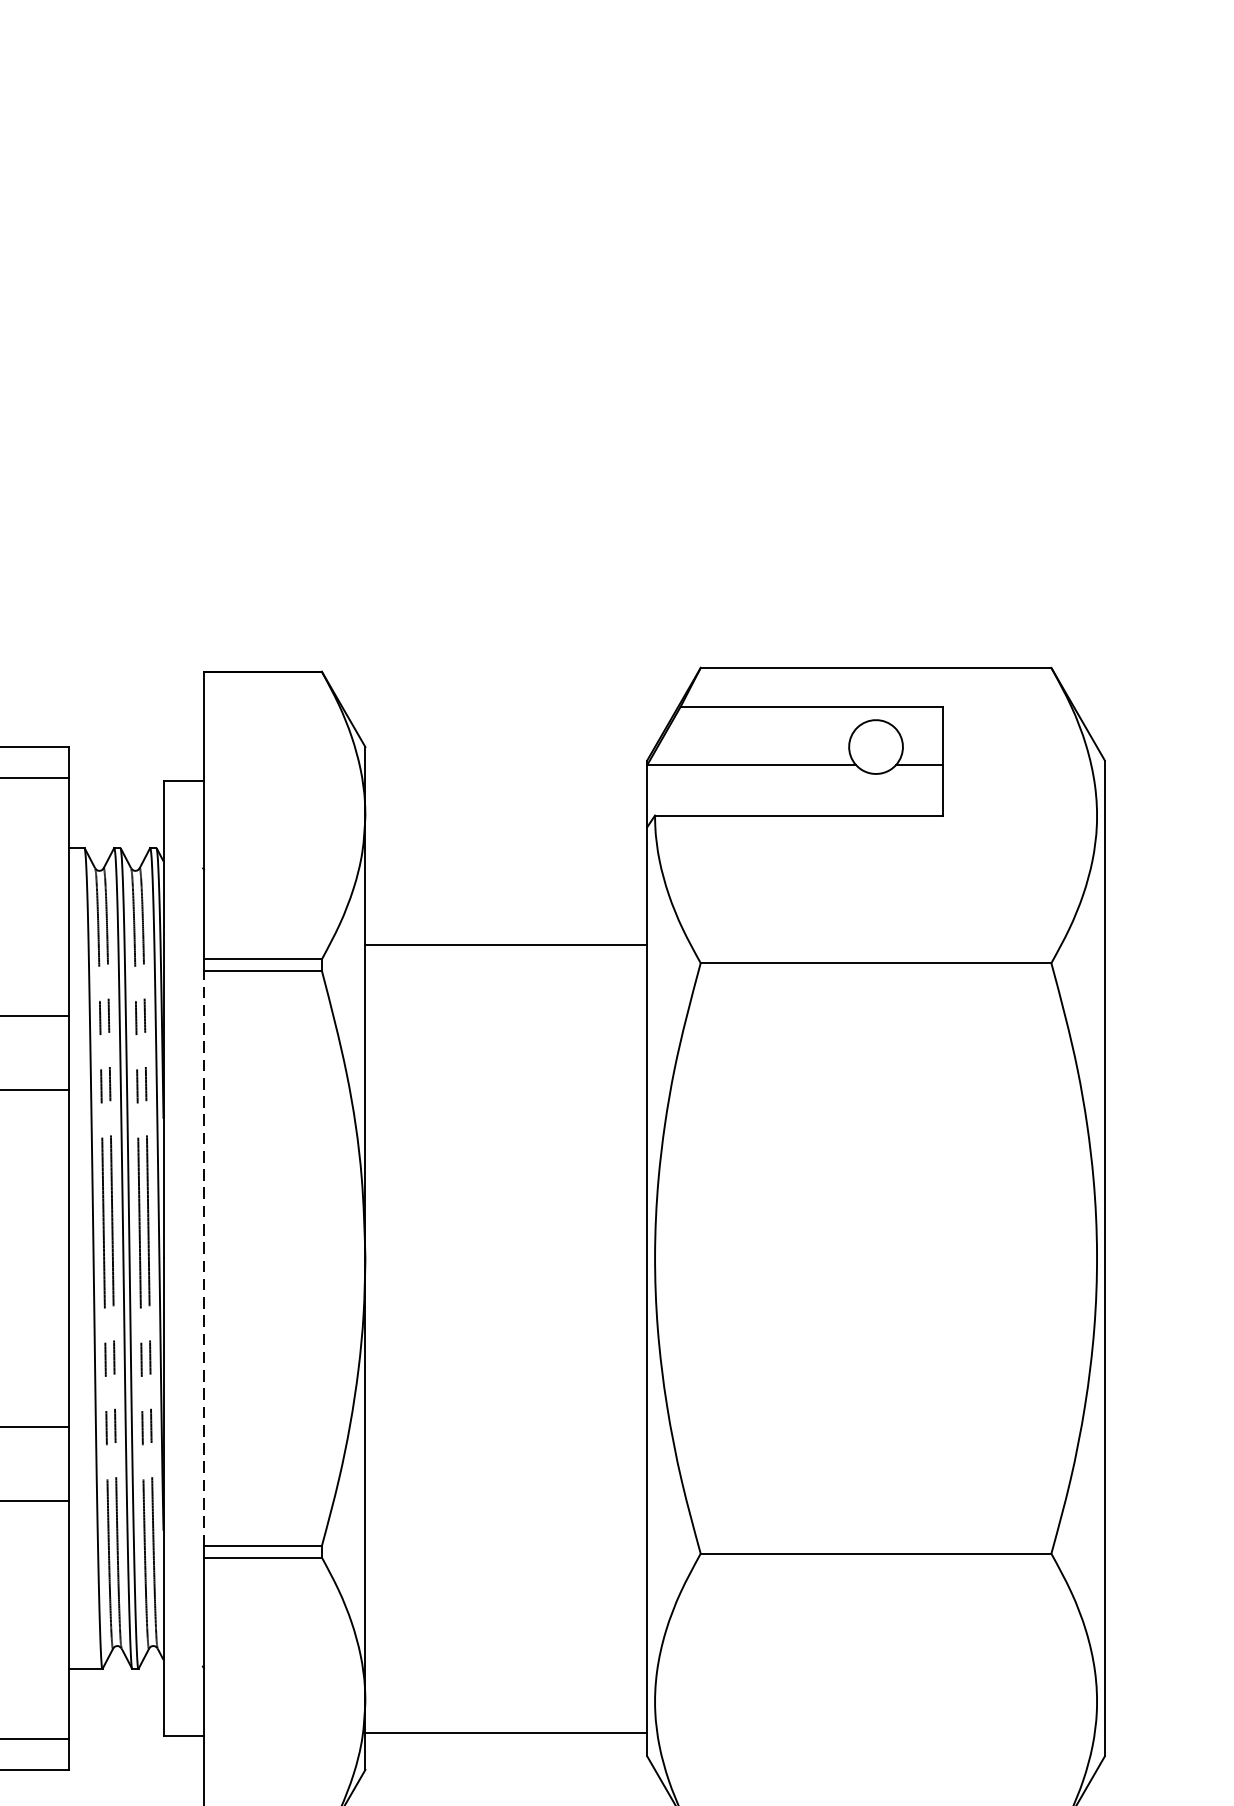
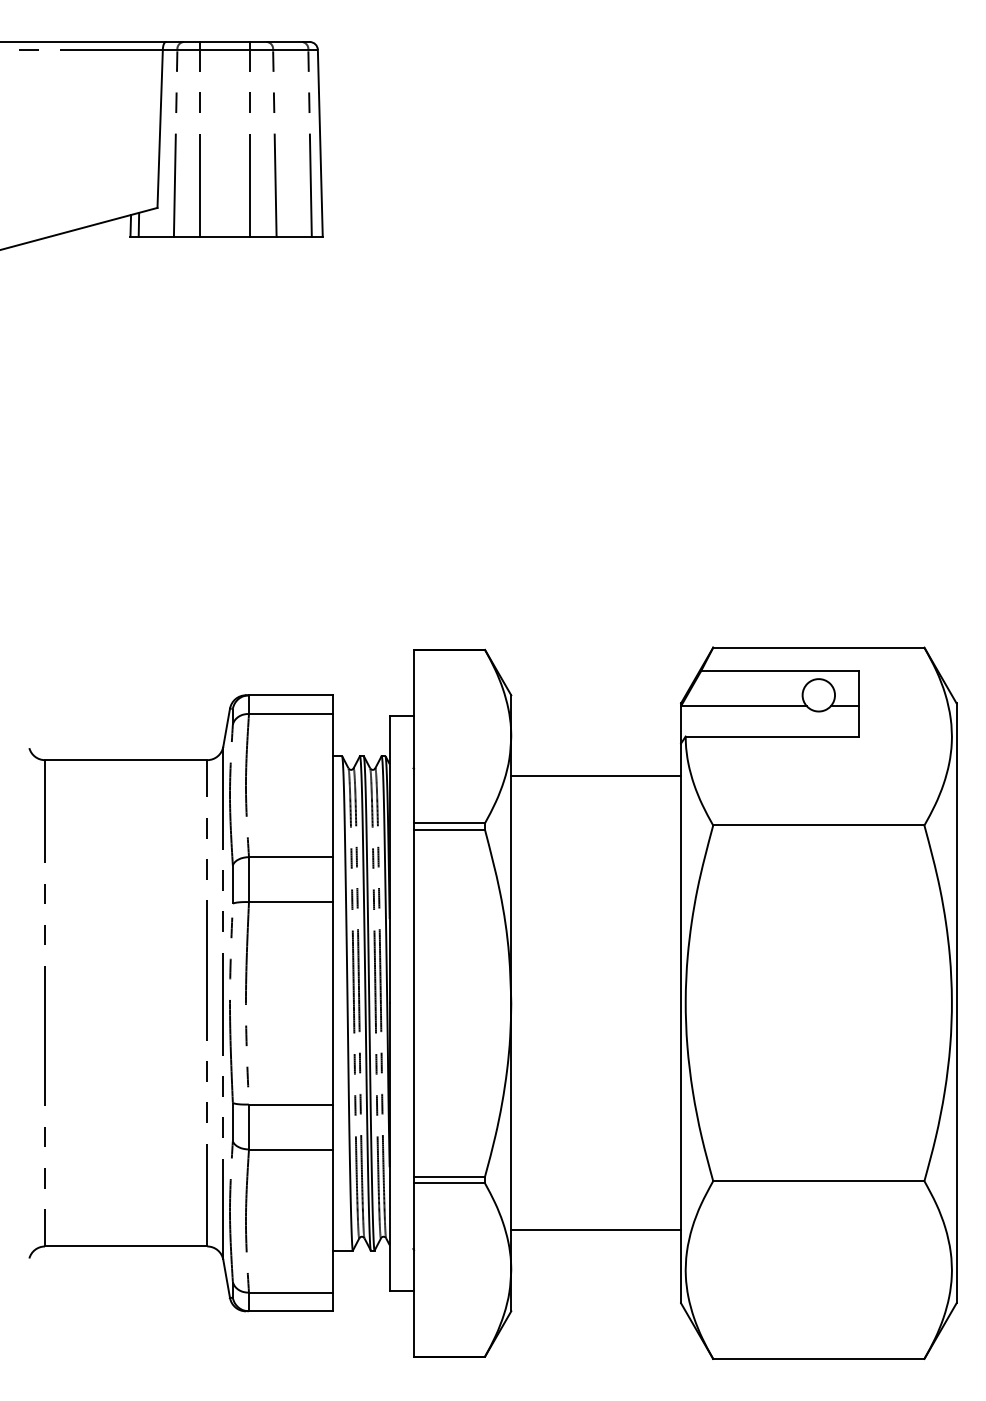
line: (506, 944) -> (596, 776), moved
line: (204, 1257) -> (414, 1002), dashed -> solid
line: (506, 1733) -> (596, 1230), moved

